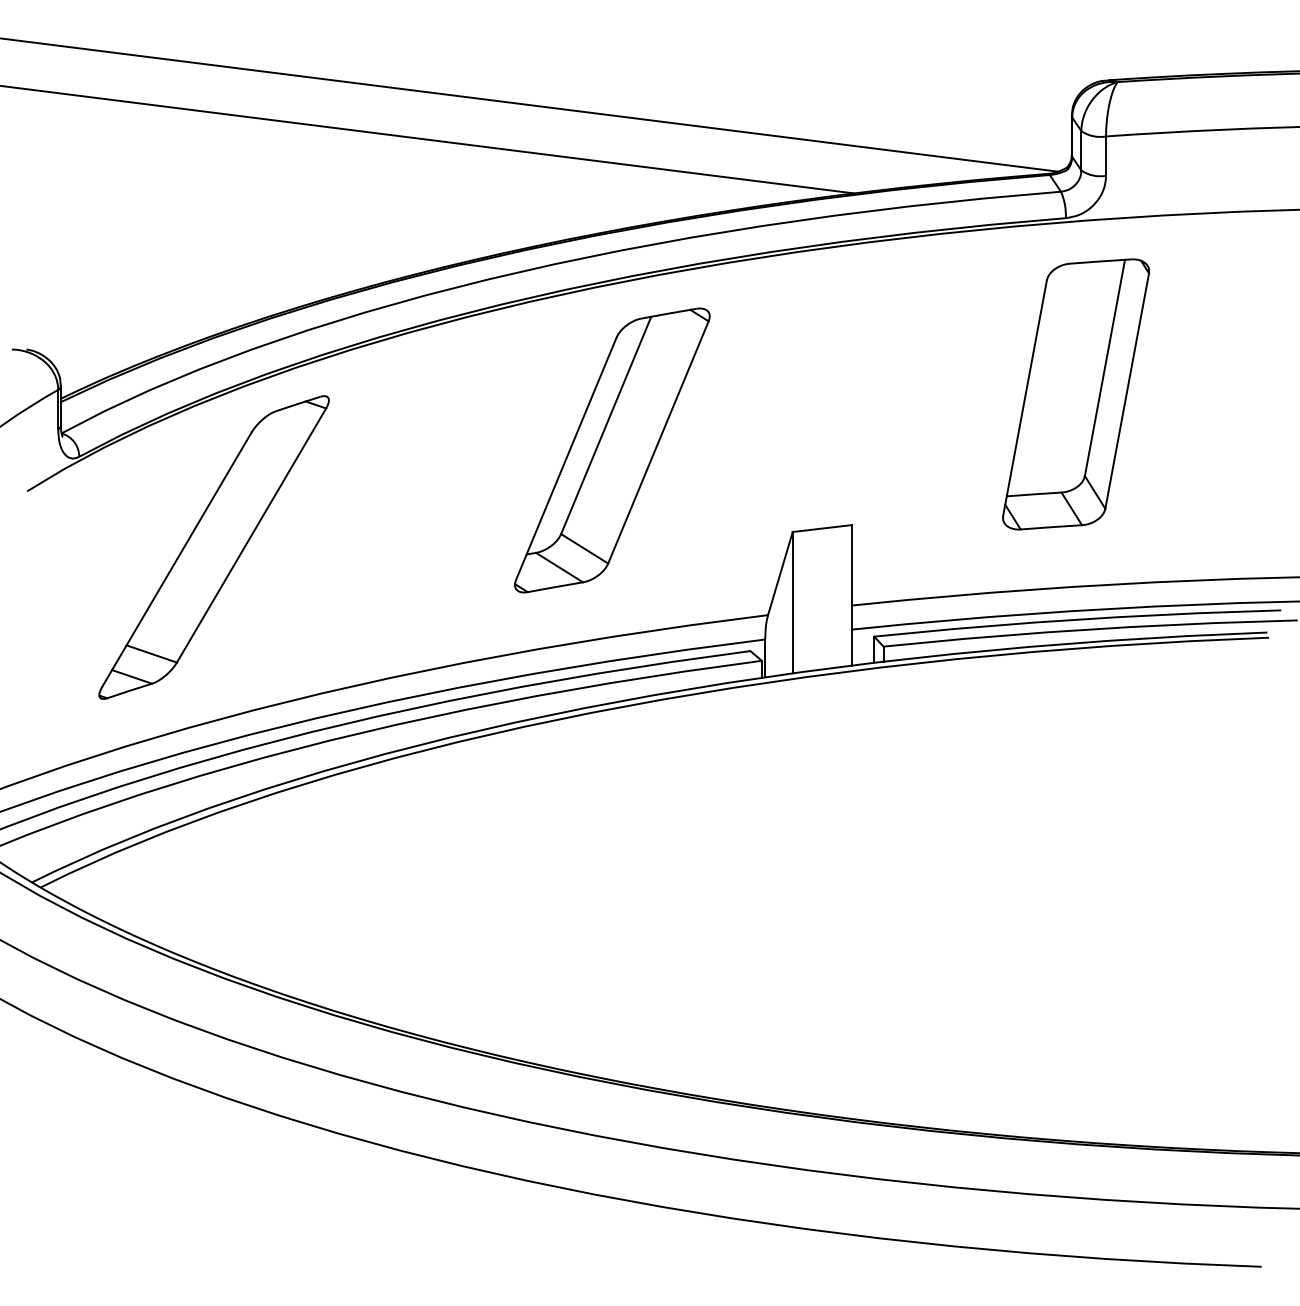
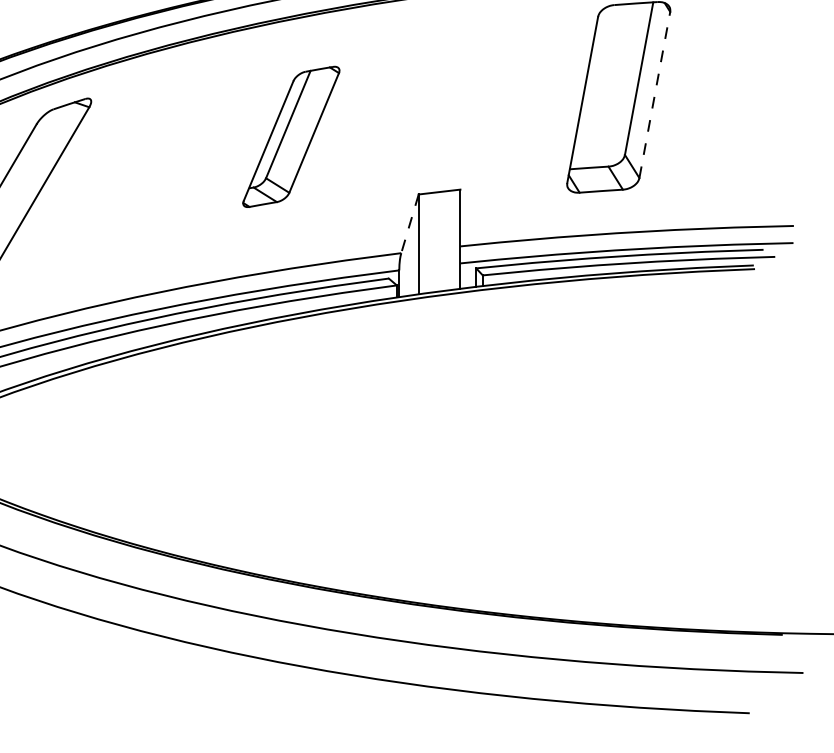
line: (1127, 391) -> (655, 95), solid -> dashed
part: (612, 450) -> (291, 136), size x0.7
line: (780, 574) -> (410, 224), solid -> dashed

